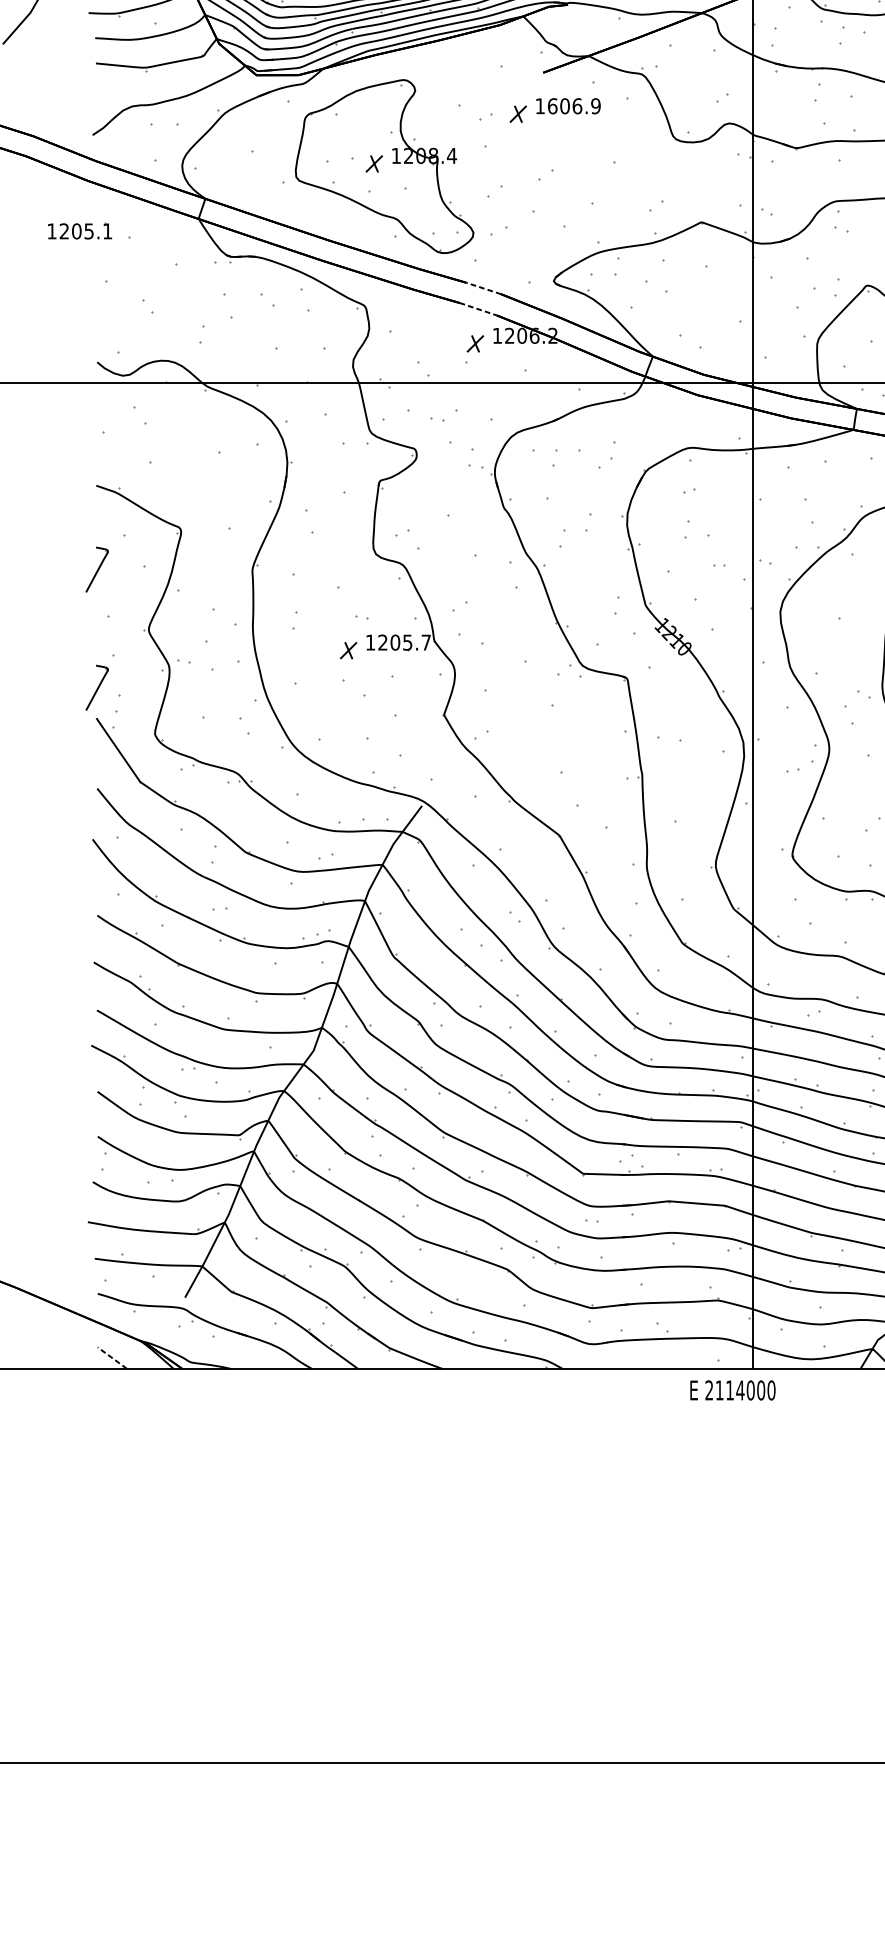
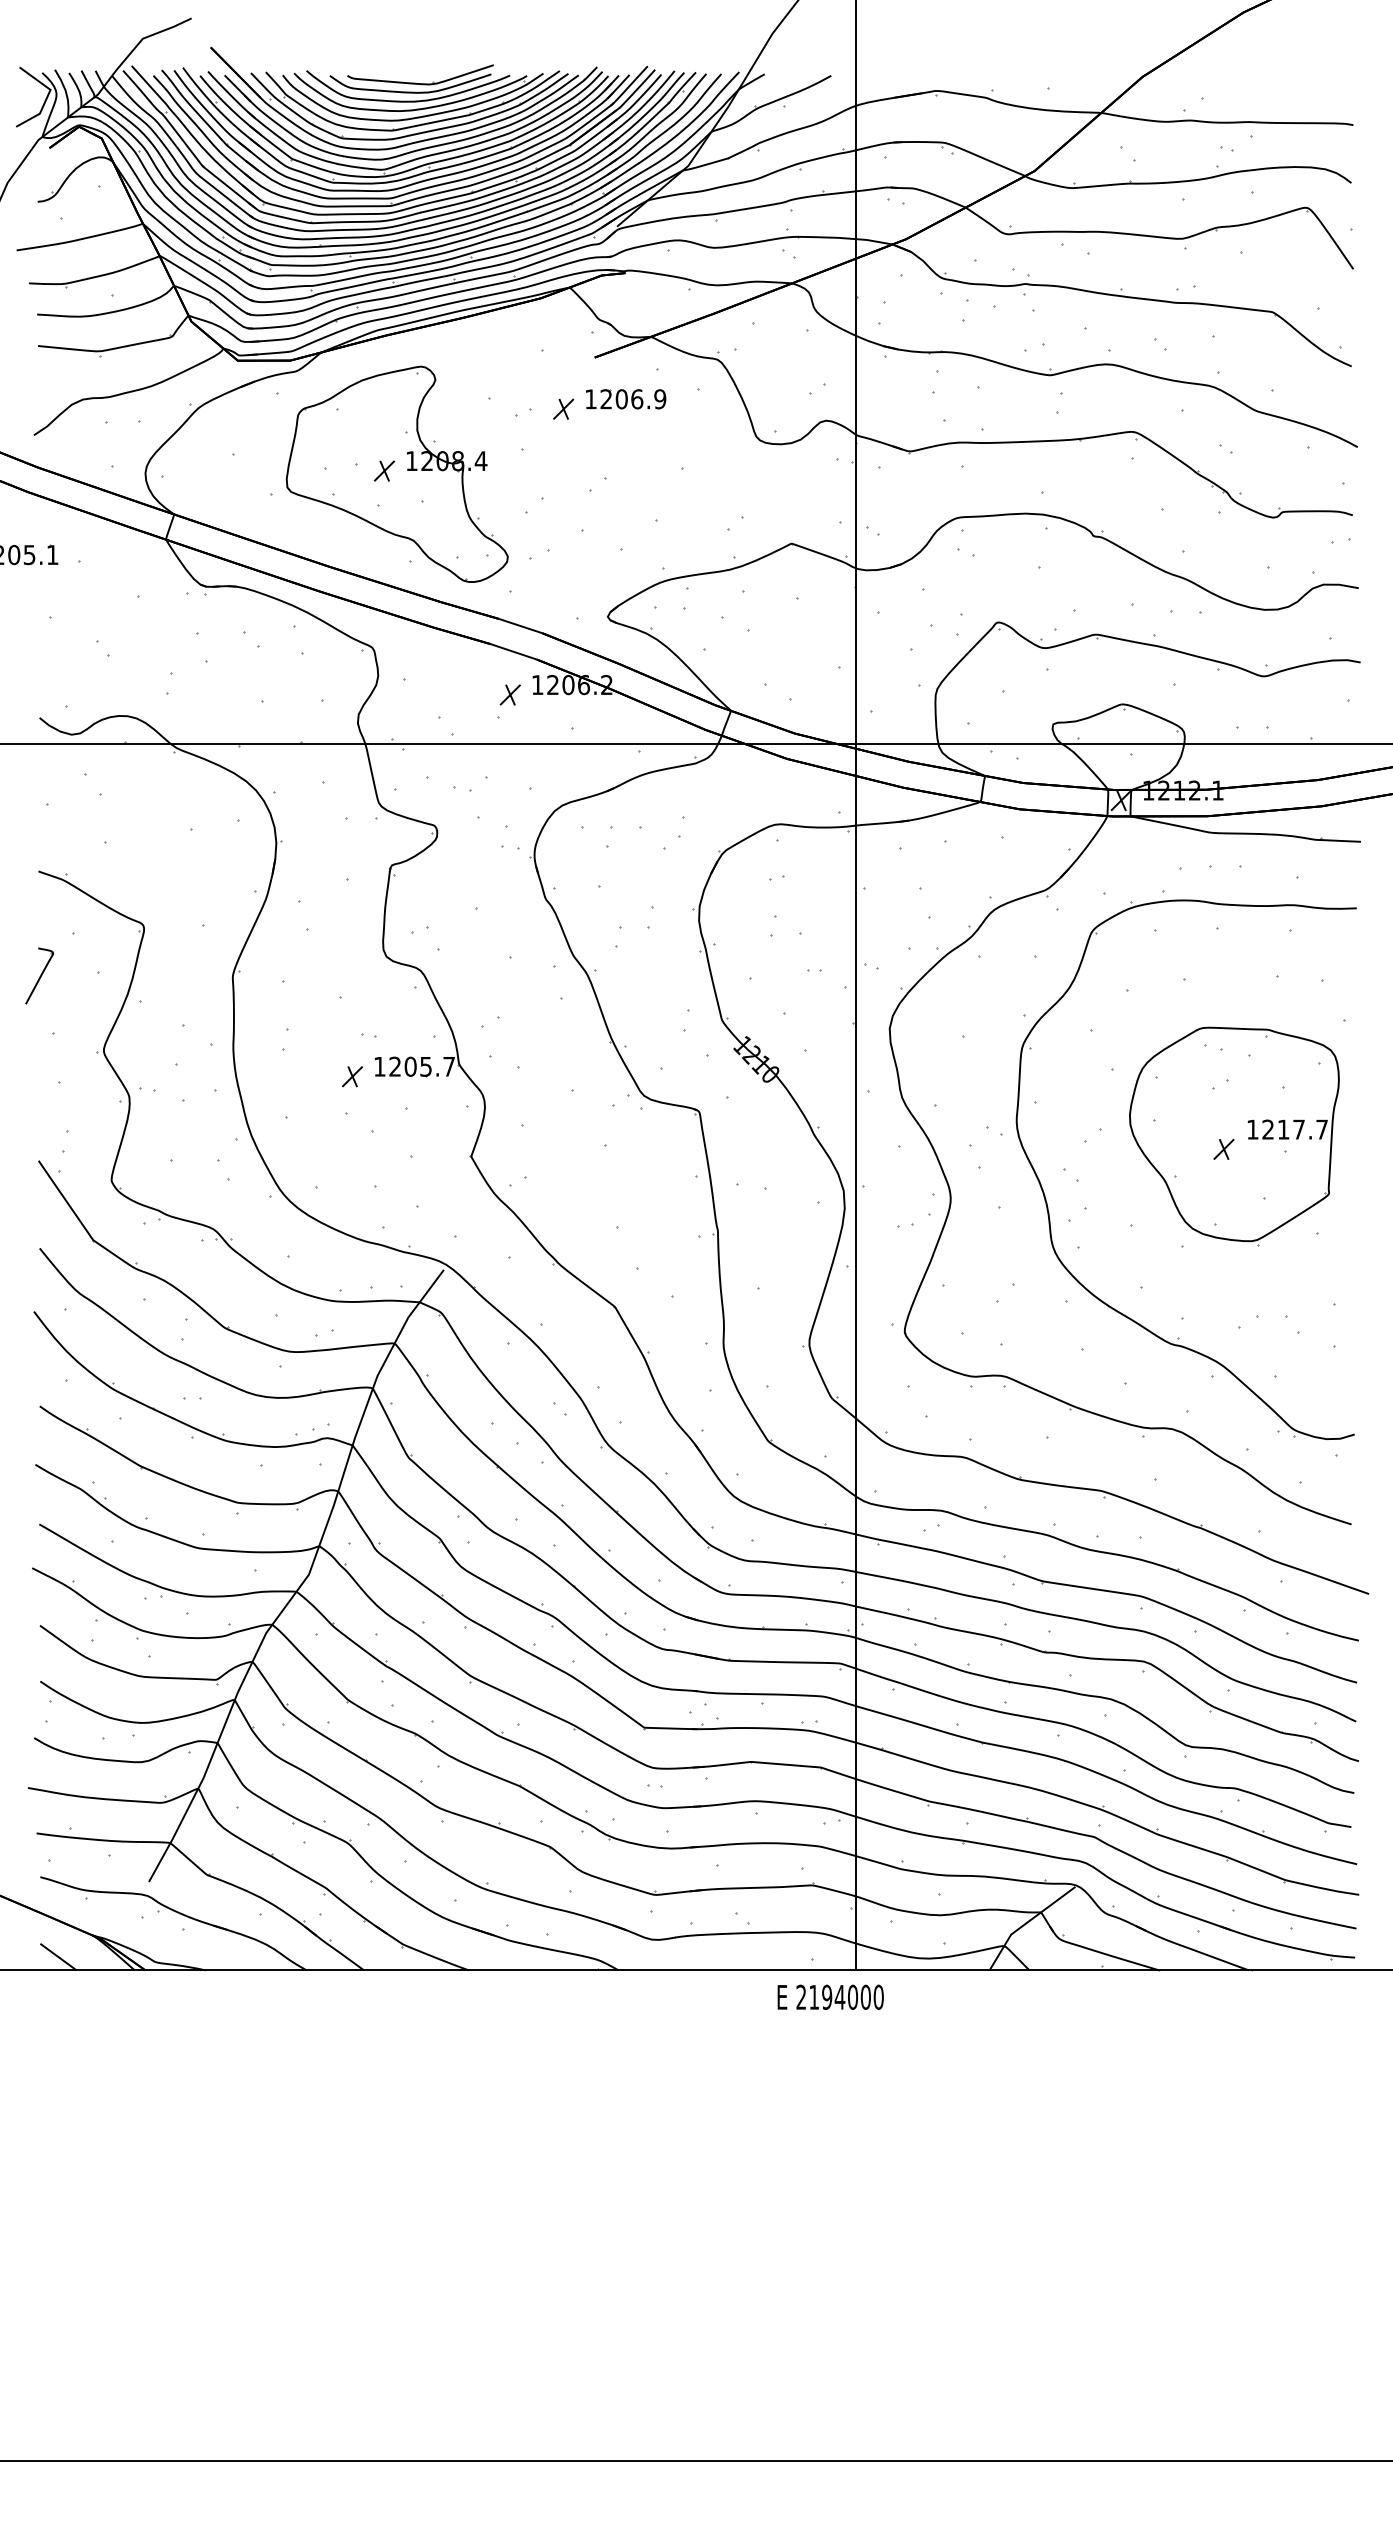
text: (552, 106) -> (606, 399), 1606.9 -> 1206.9
line: (483, 288) -> (520, 626), dashed -> solid
line: (478, 309) -> (514, 652), dashed -> solid
part: (97, 687) -> (39, 1122), removed
line: (112, 1358) -> (58, 1957), dashed -> solid
text: (730, 1389) -> (827, 1996), 2114000 -> 2194000

